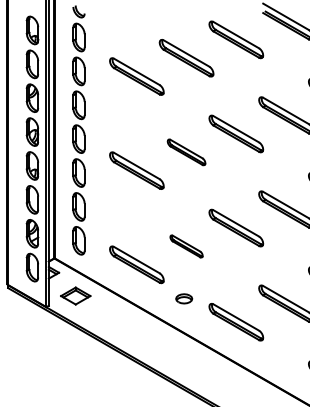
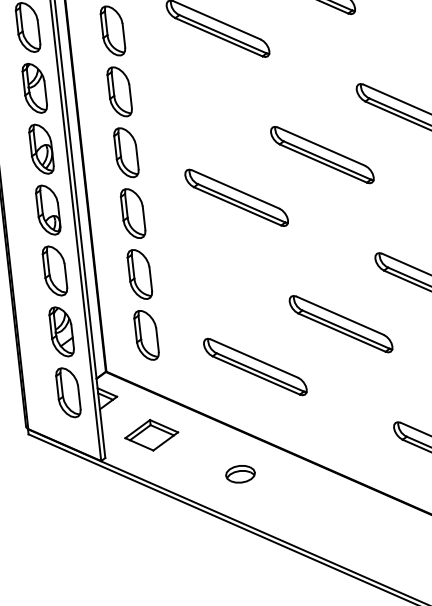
part: (186, 152) -> (322, 155), size x1.43
part: (186, 246) -> (340, 324), size x1.67
part: (184, 298) -> (240, 473), moved

